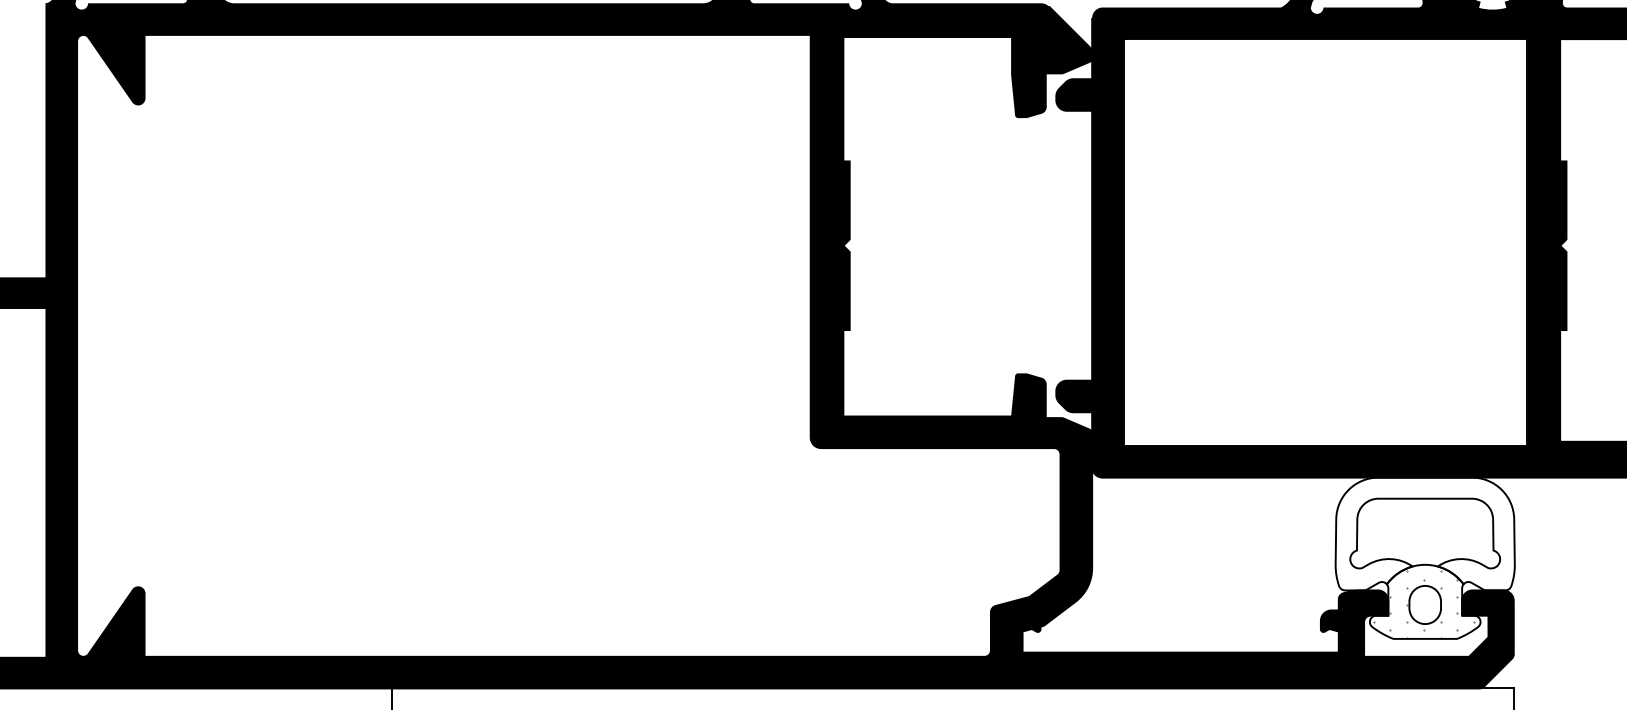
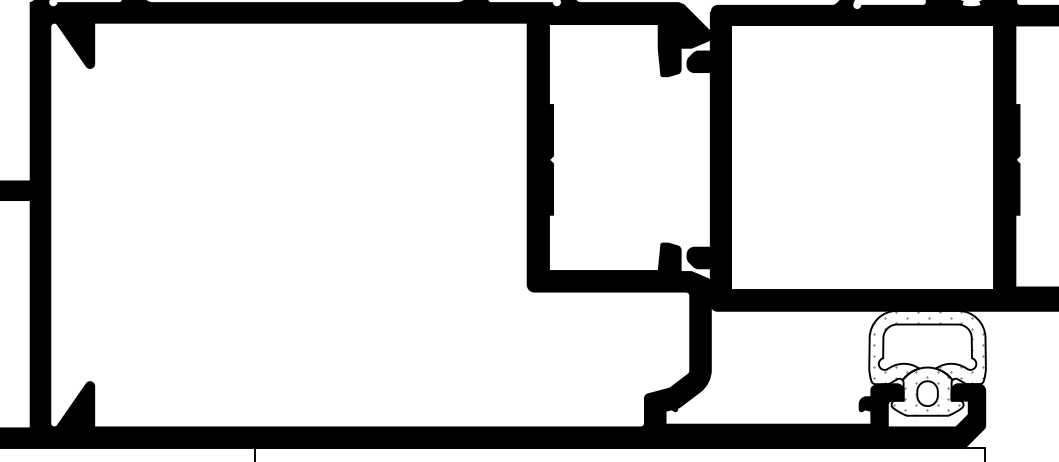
hatch: (1426, 534) -> (928, 347), added

